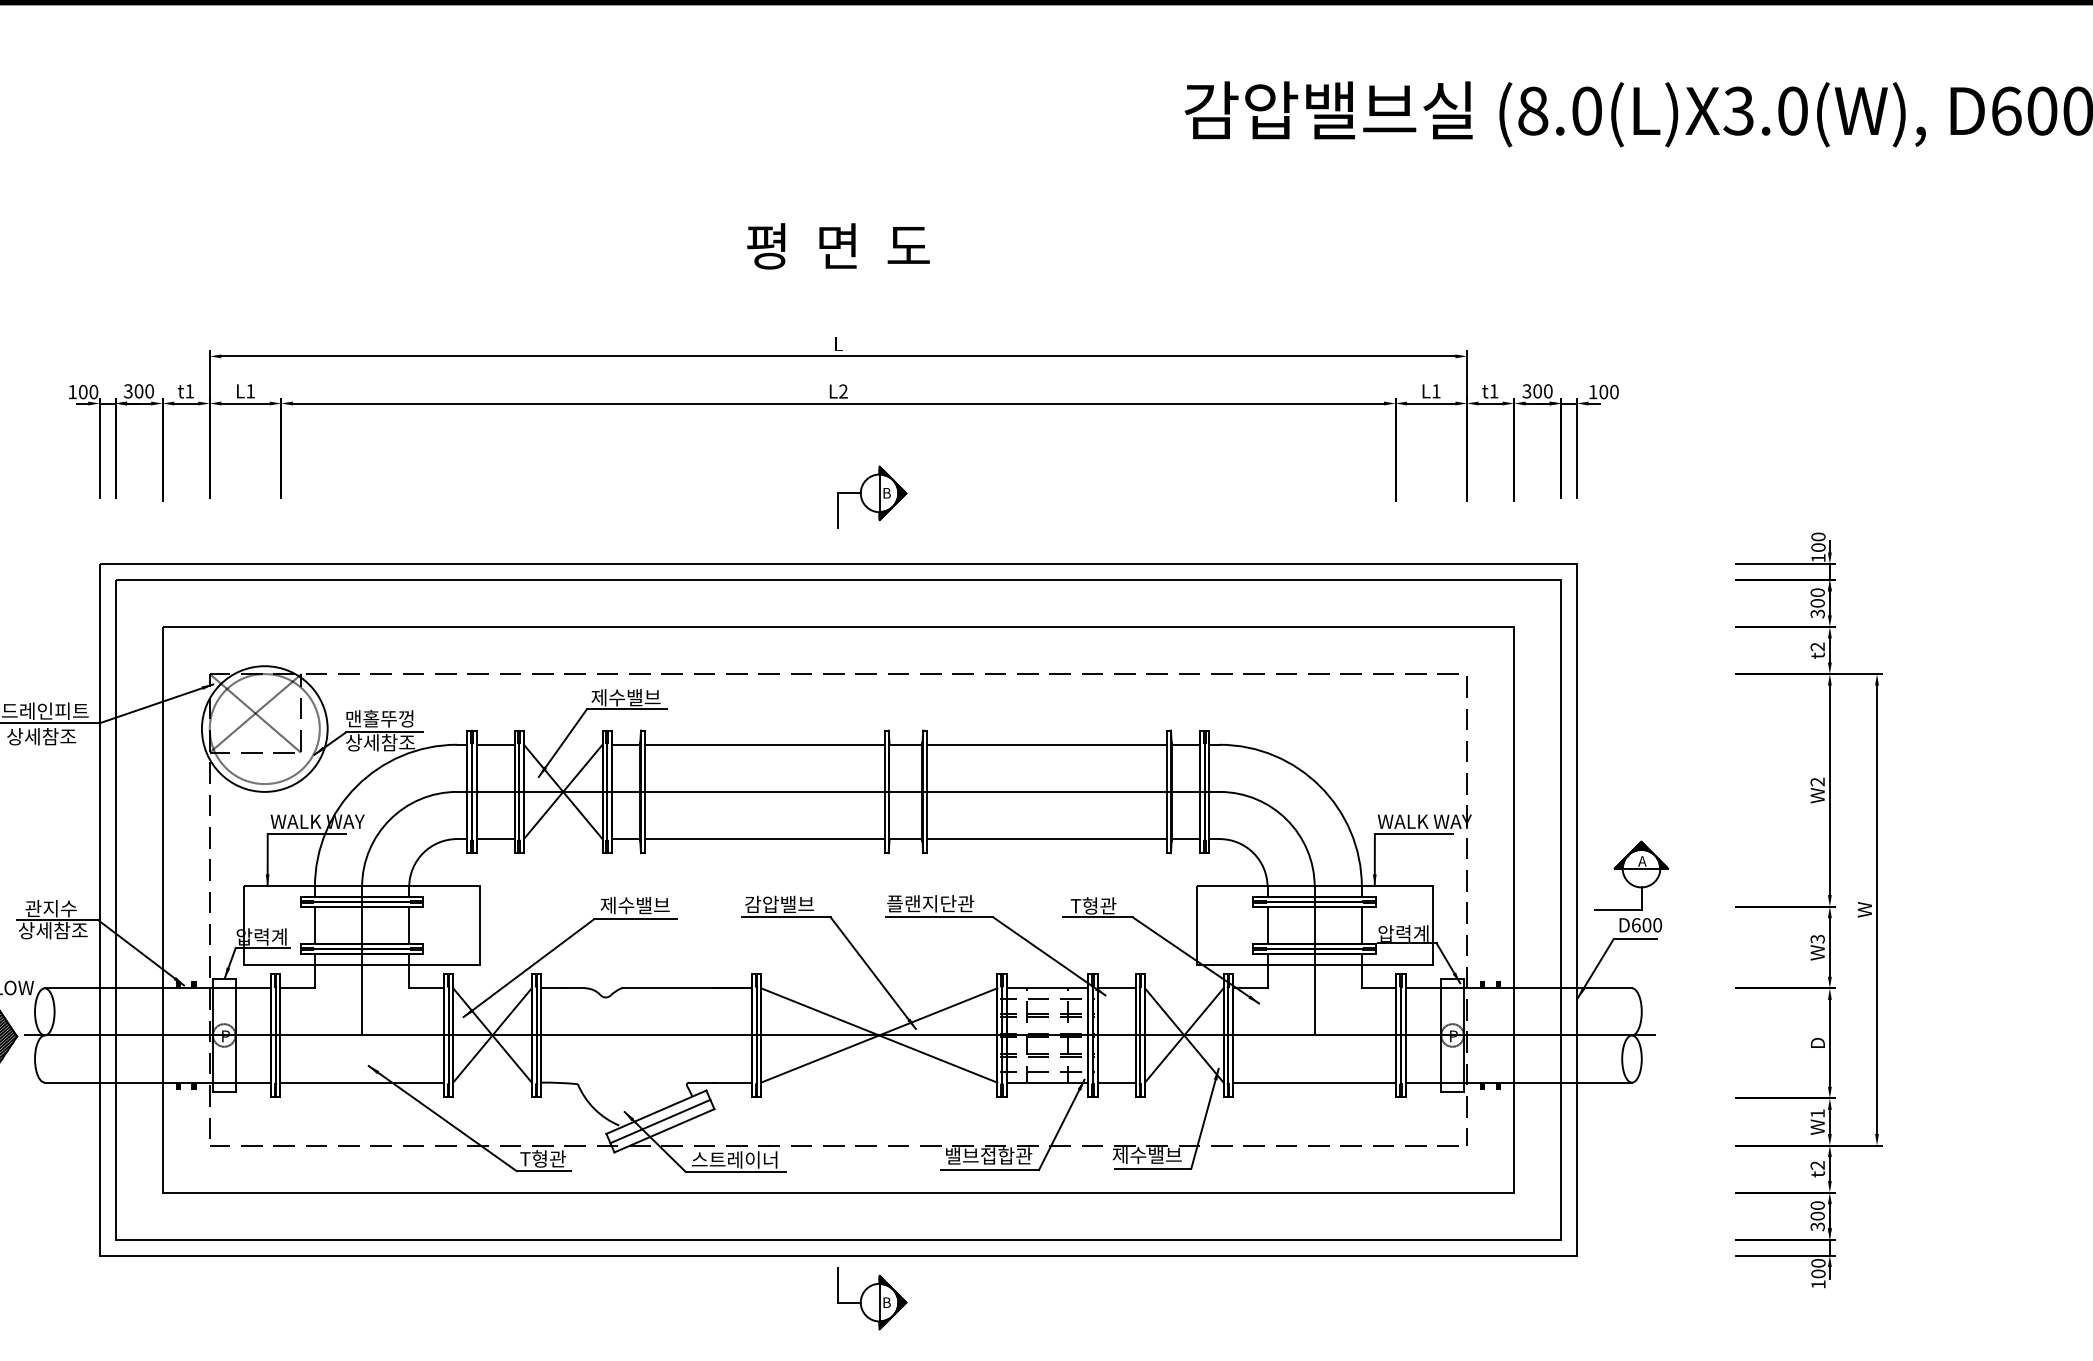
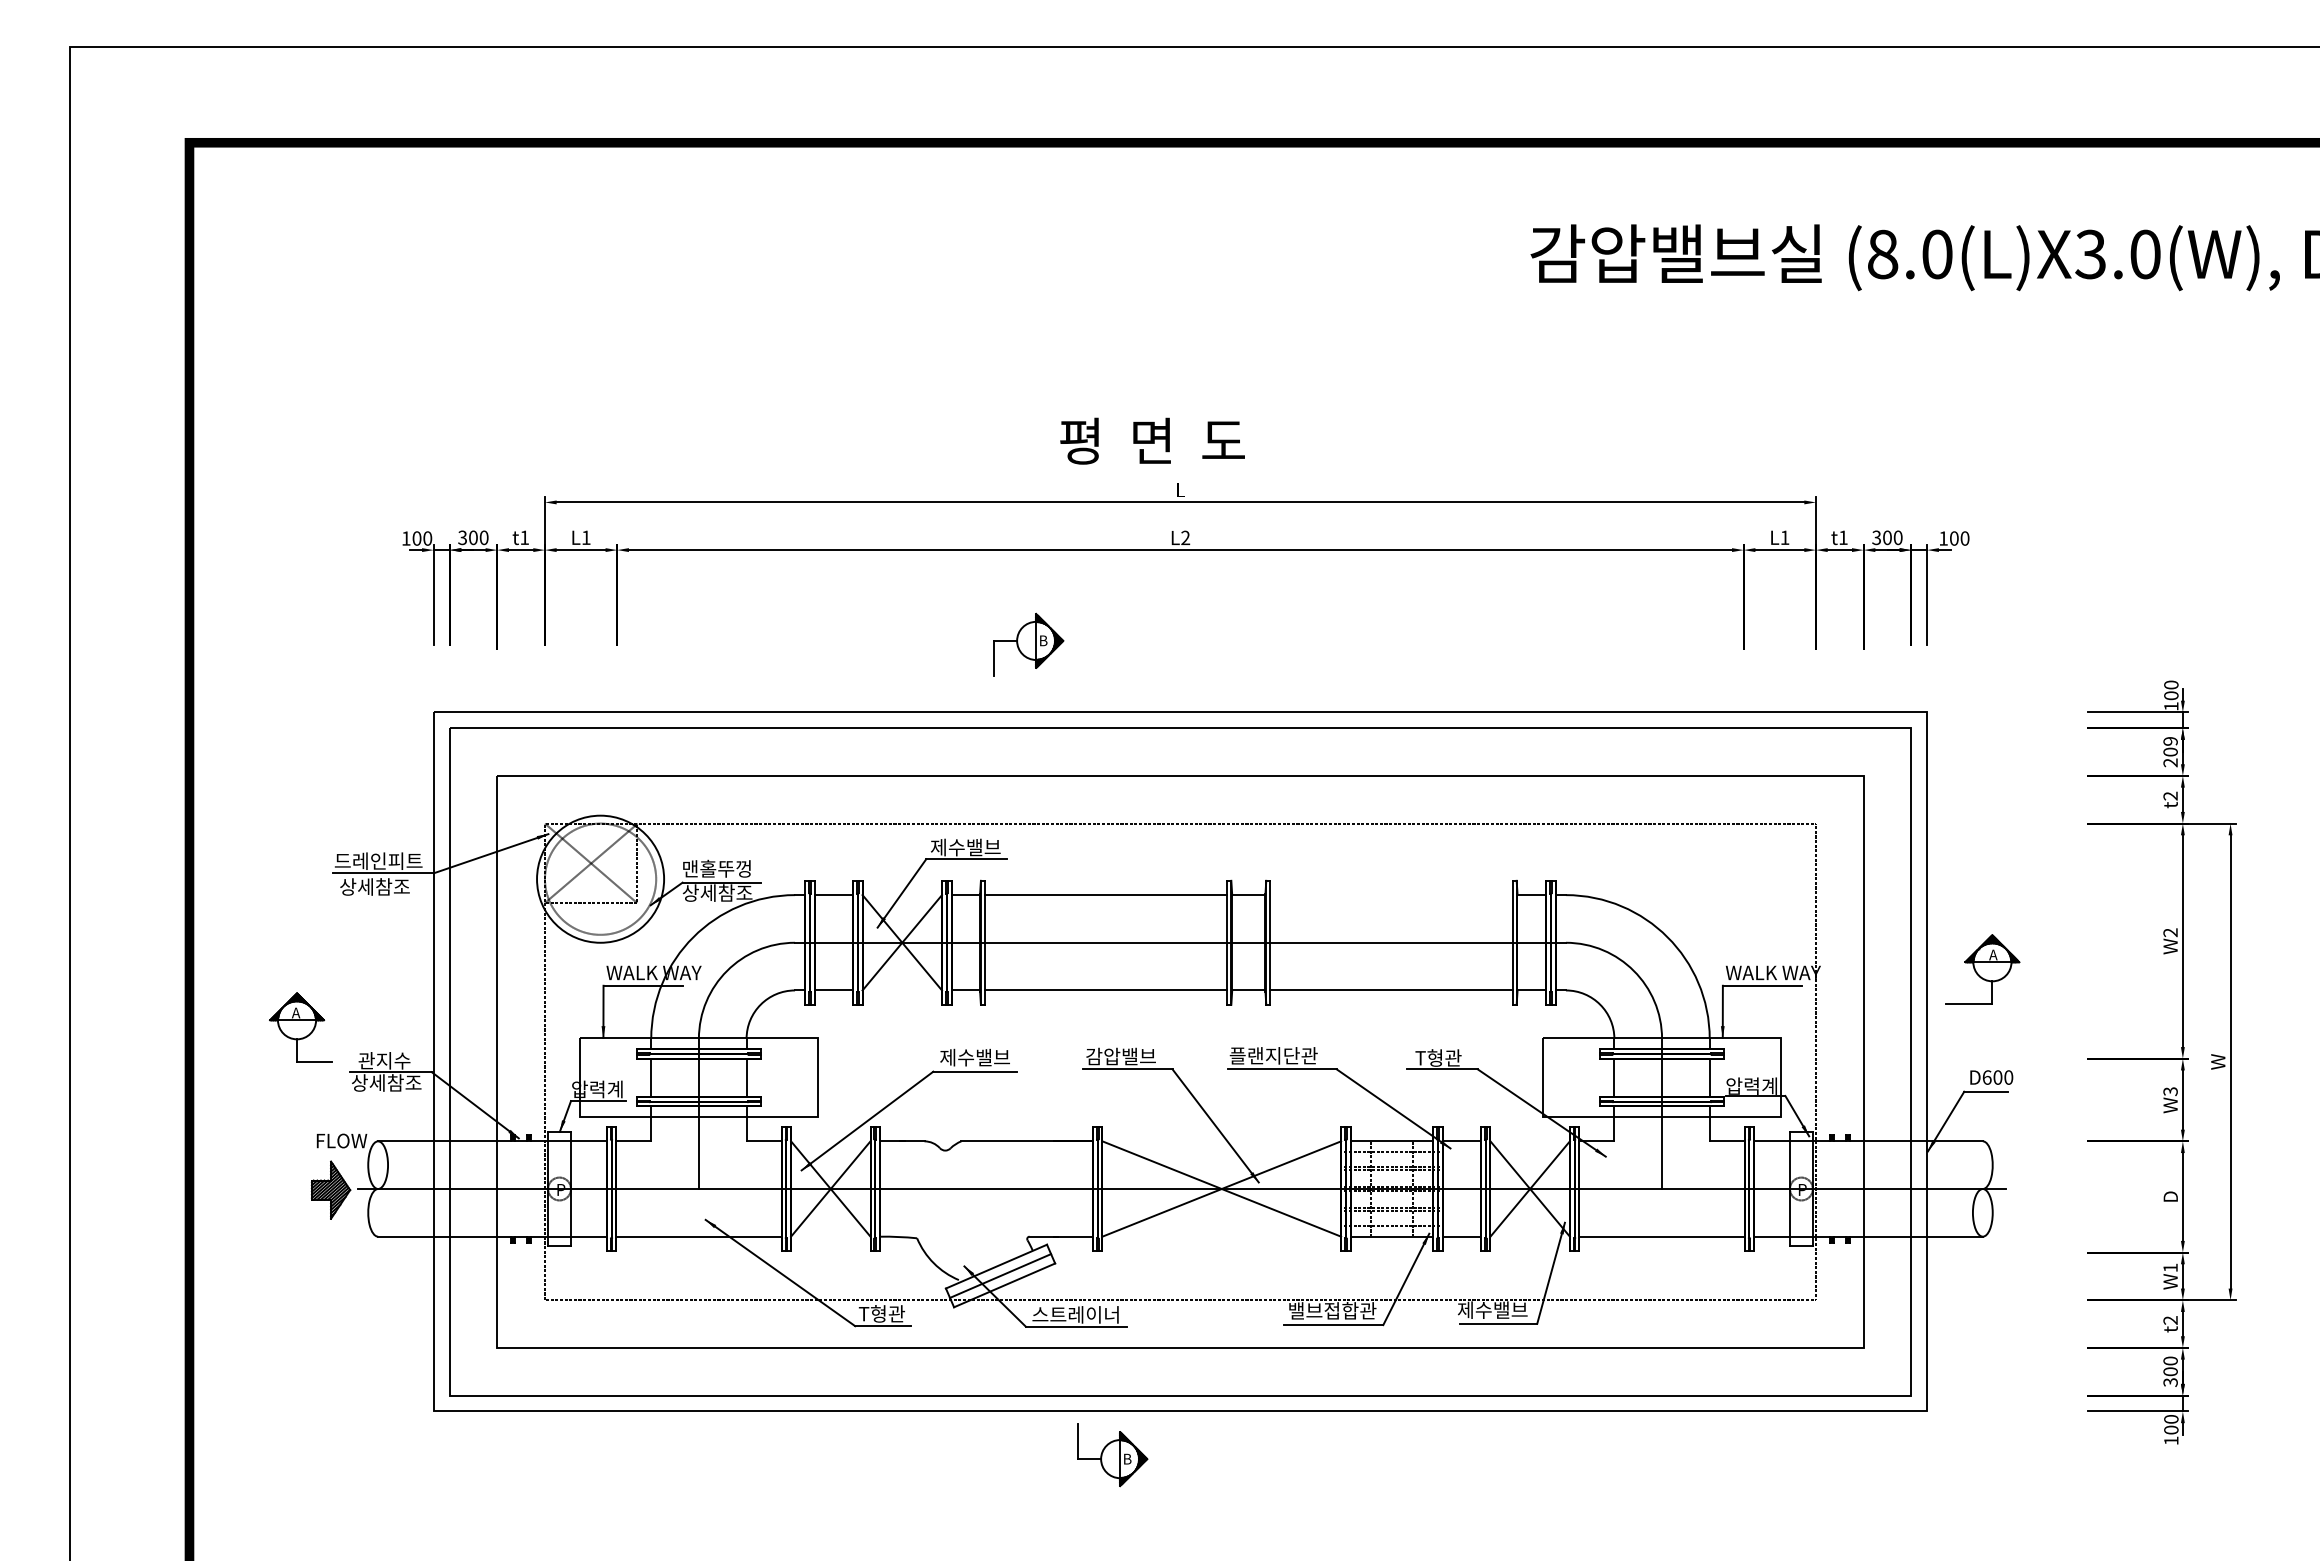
text: (838, 245) -> (1152, 440), moved
part: (872, 496) -> (1028, 644), moved
text: (1817, 603) -> (2170, 752), 300 -> 209
line: (1047, 745) -> (1391, 895), removed
part: (1631, 875) -> (1982, 969), moved
part: (872, 1299) -> (1112, 1455), moved

